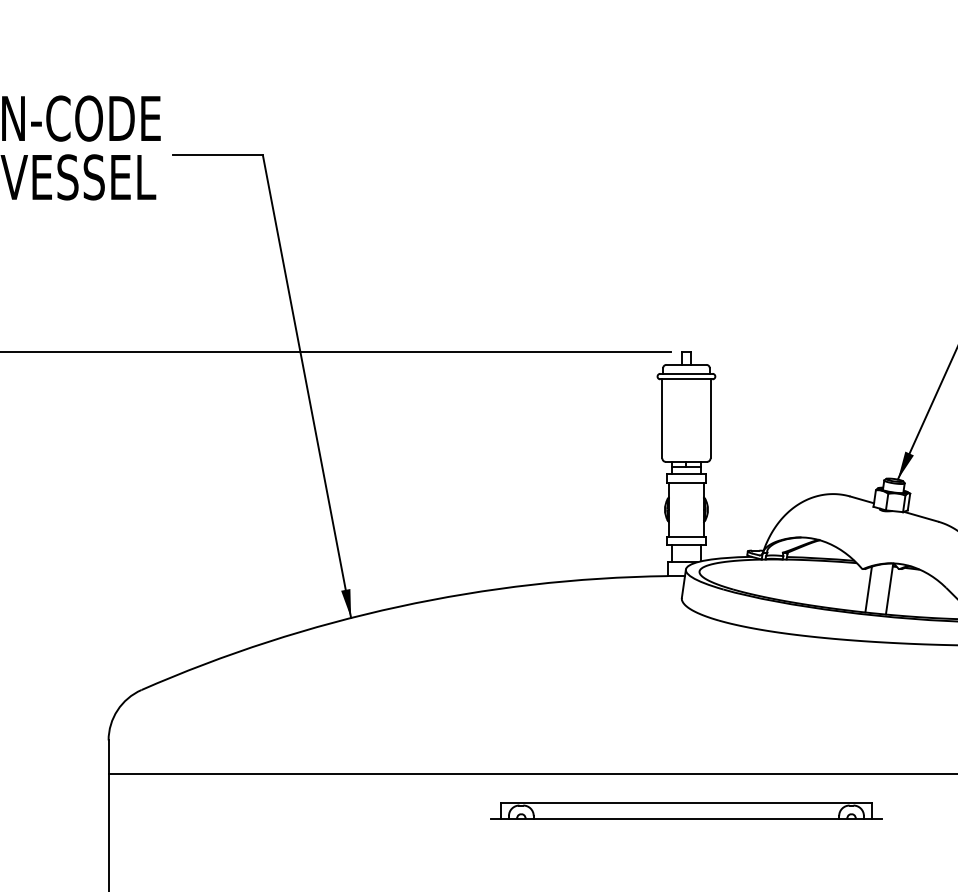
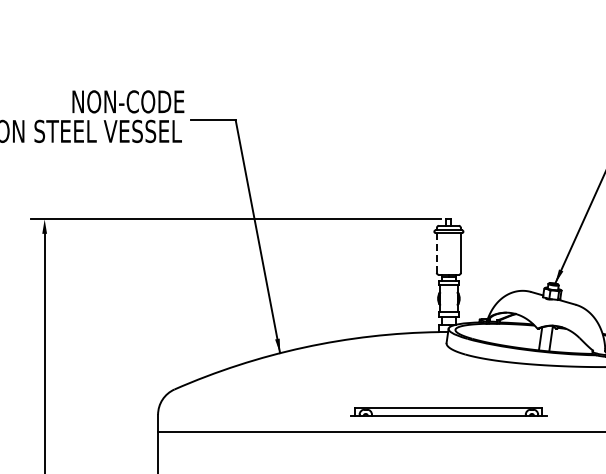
line: (661, 417) -> (436, 252), solid -> dashed
part: (685, 809) -> (448, 411), moved

